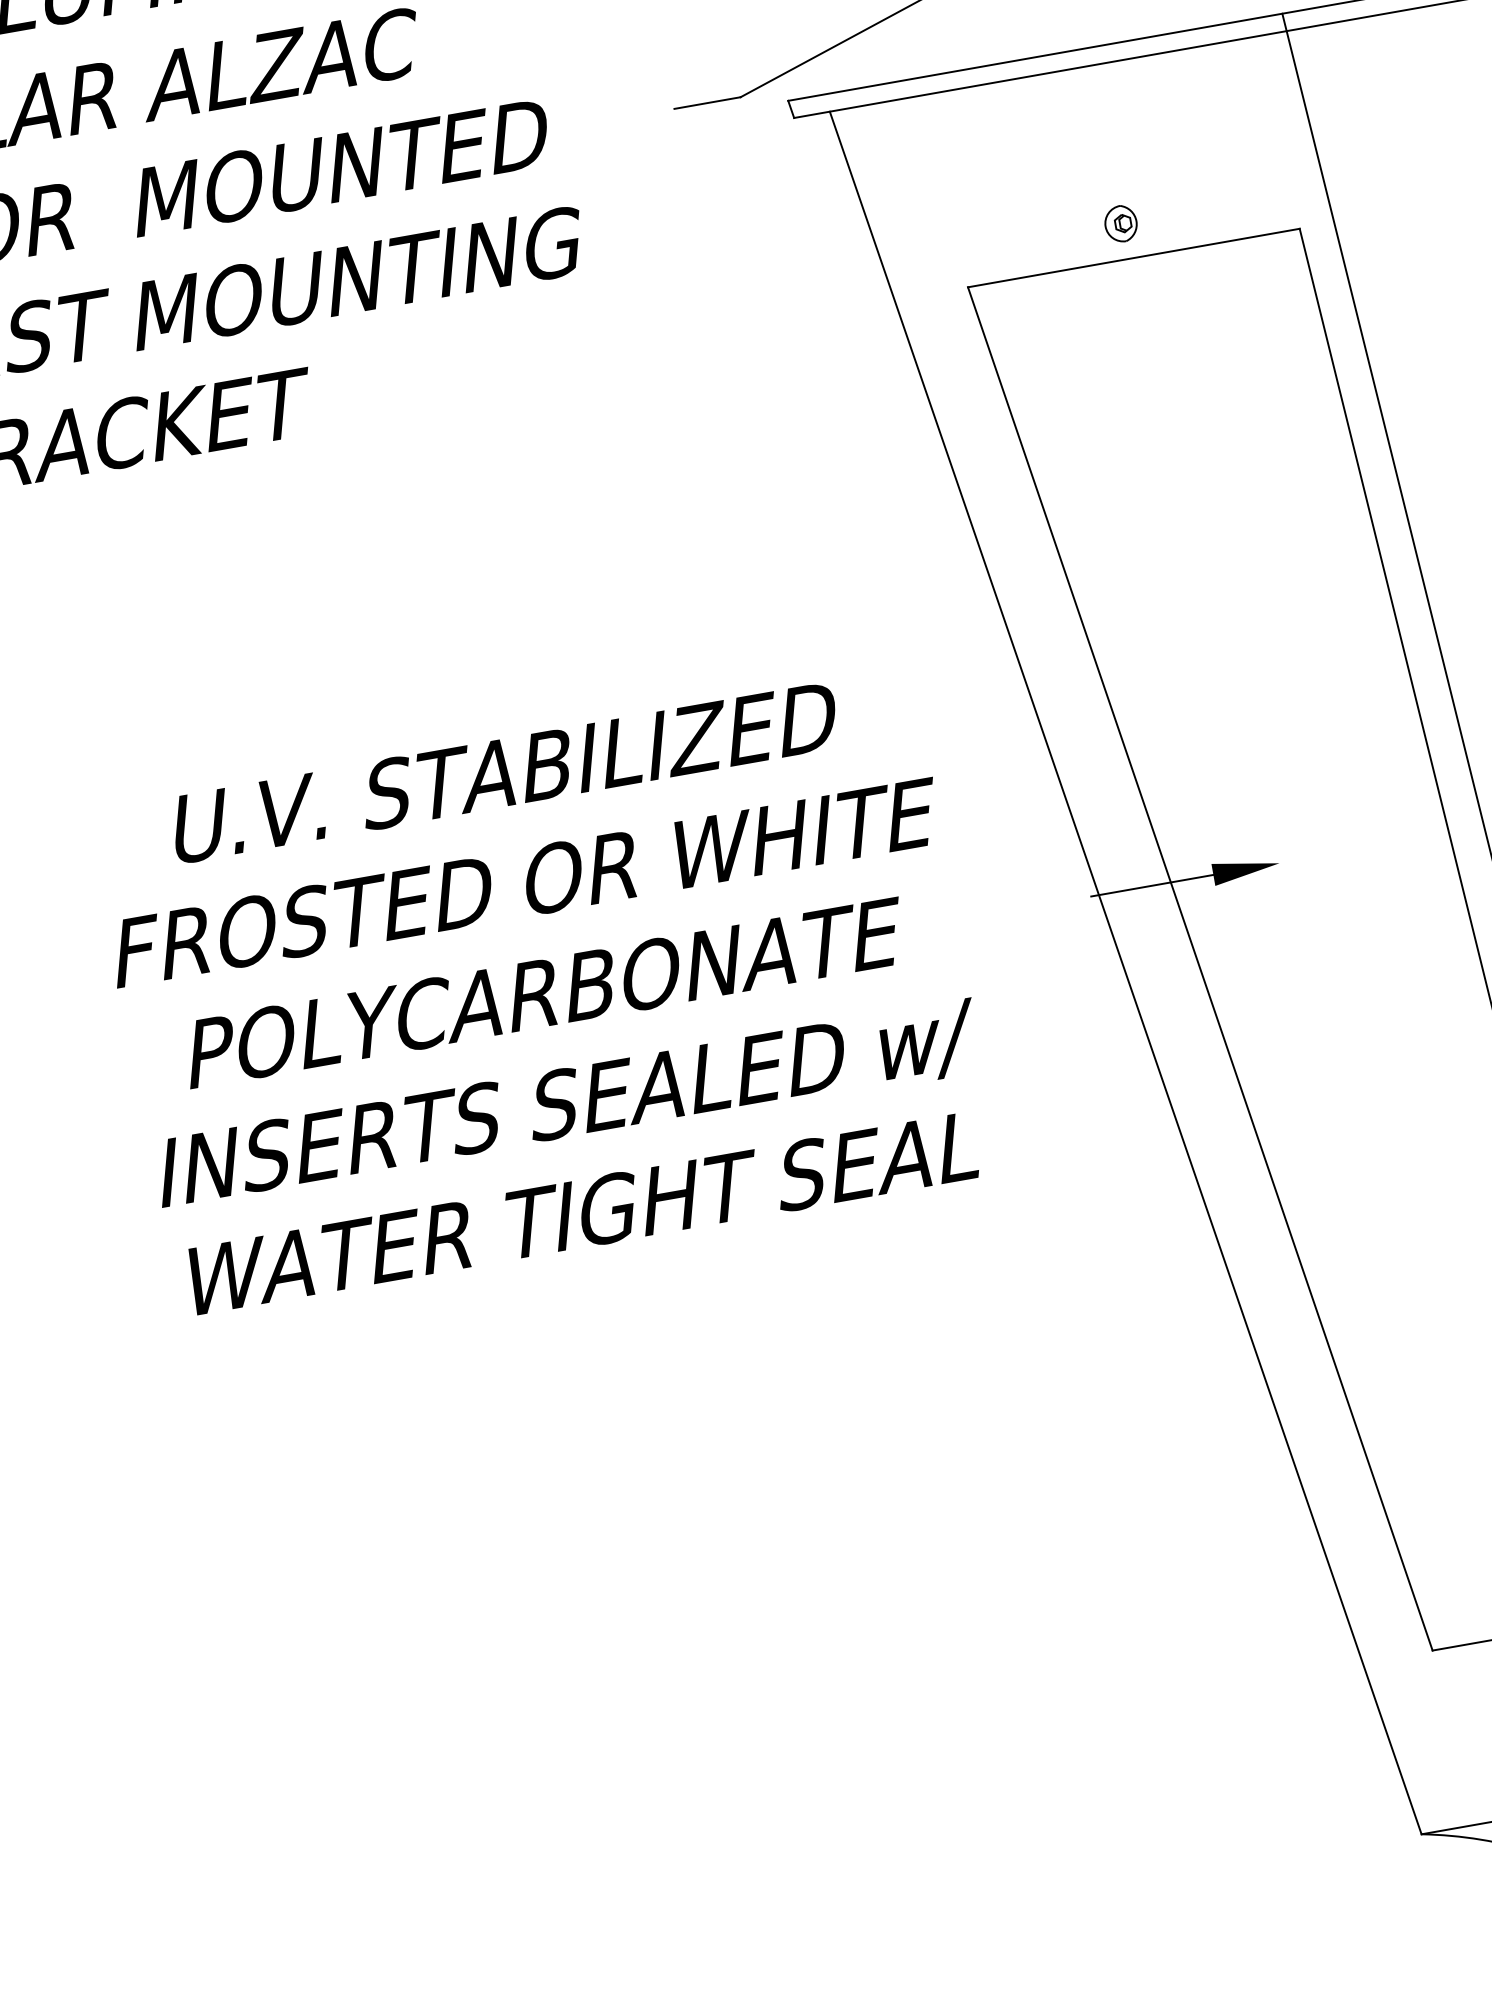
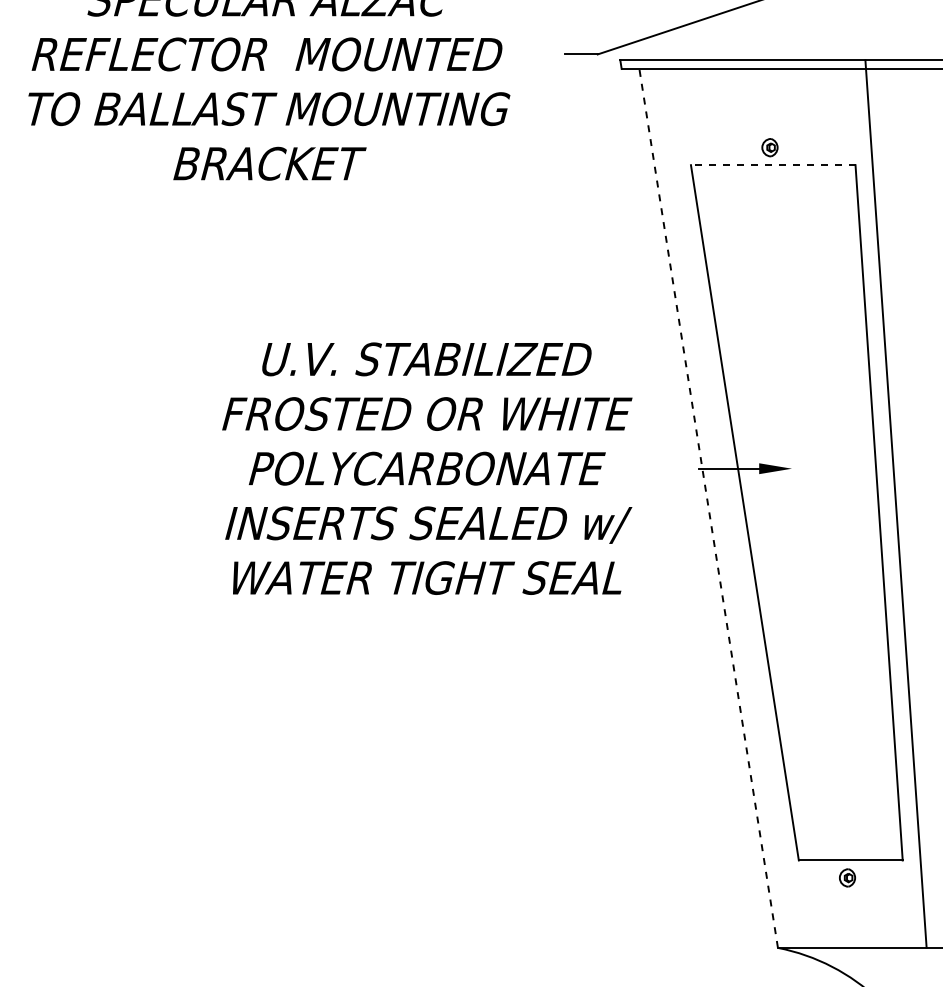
line: (1132, 258) -> (772, 165), solid -> dashed
line: (1125, 973) -> (708, 508), solid -> dashed

